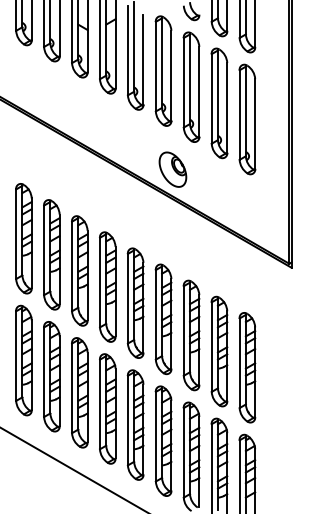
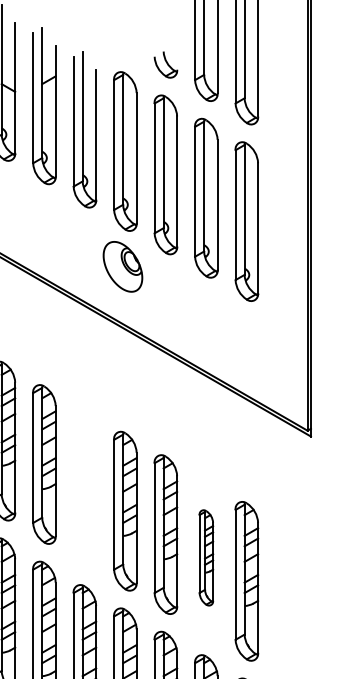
part: (172, 169) -> (122, 266), moved
part: (135, 302) -> (84, 486), removed
part: (219, 351) -> (206, 557), size x0.6

